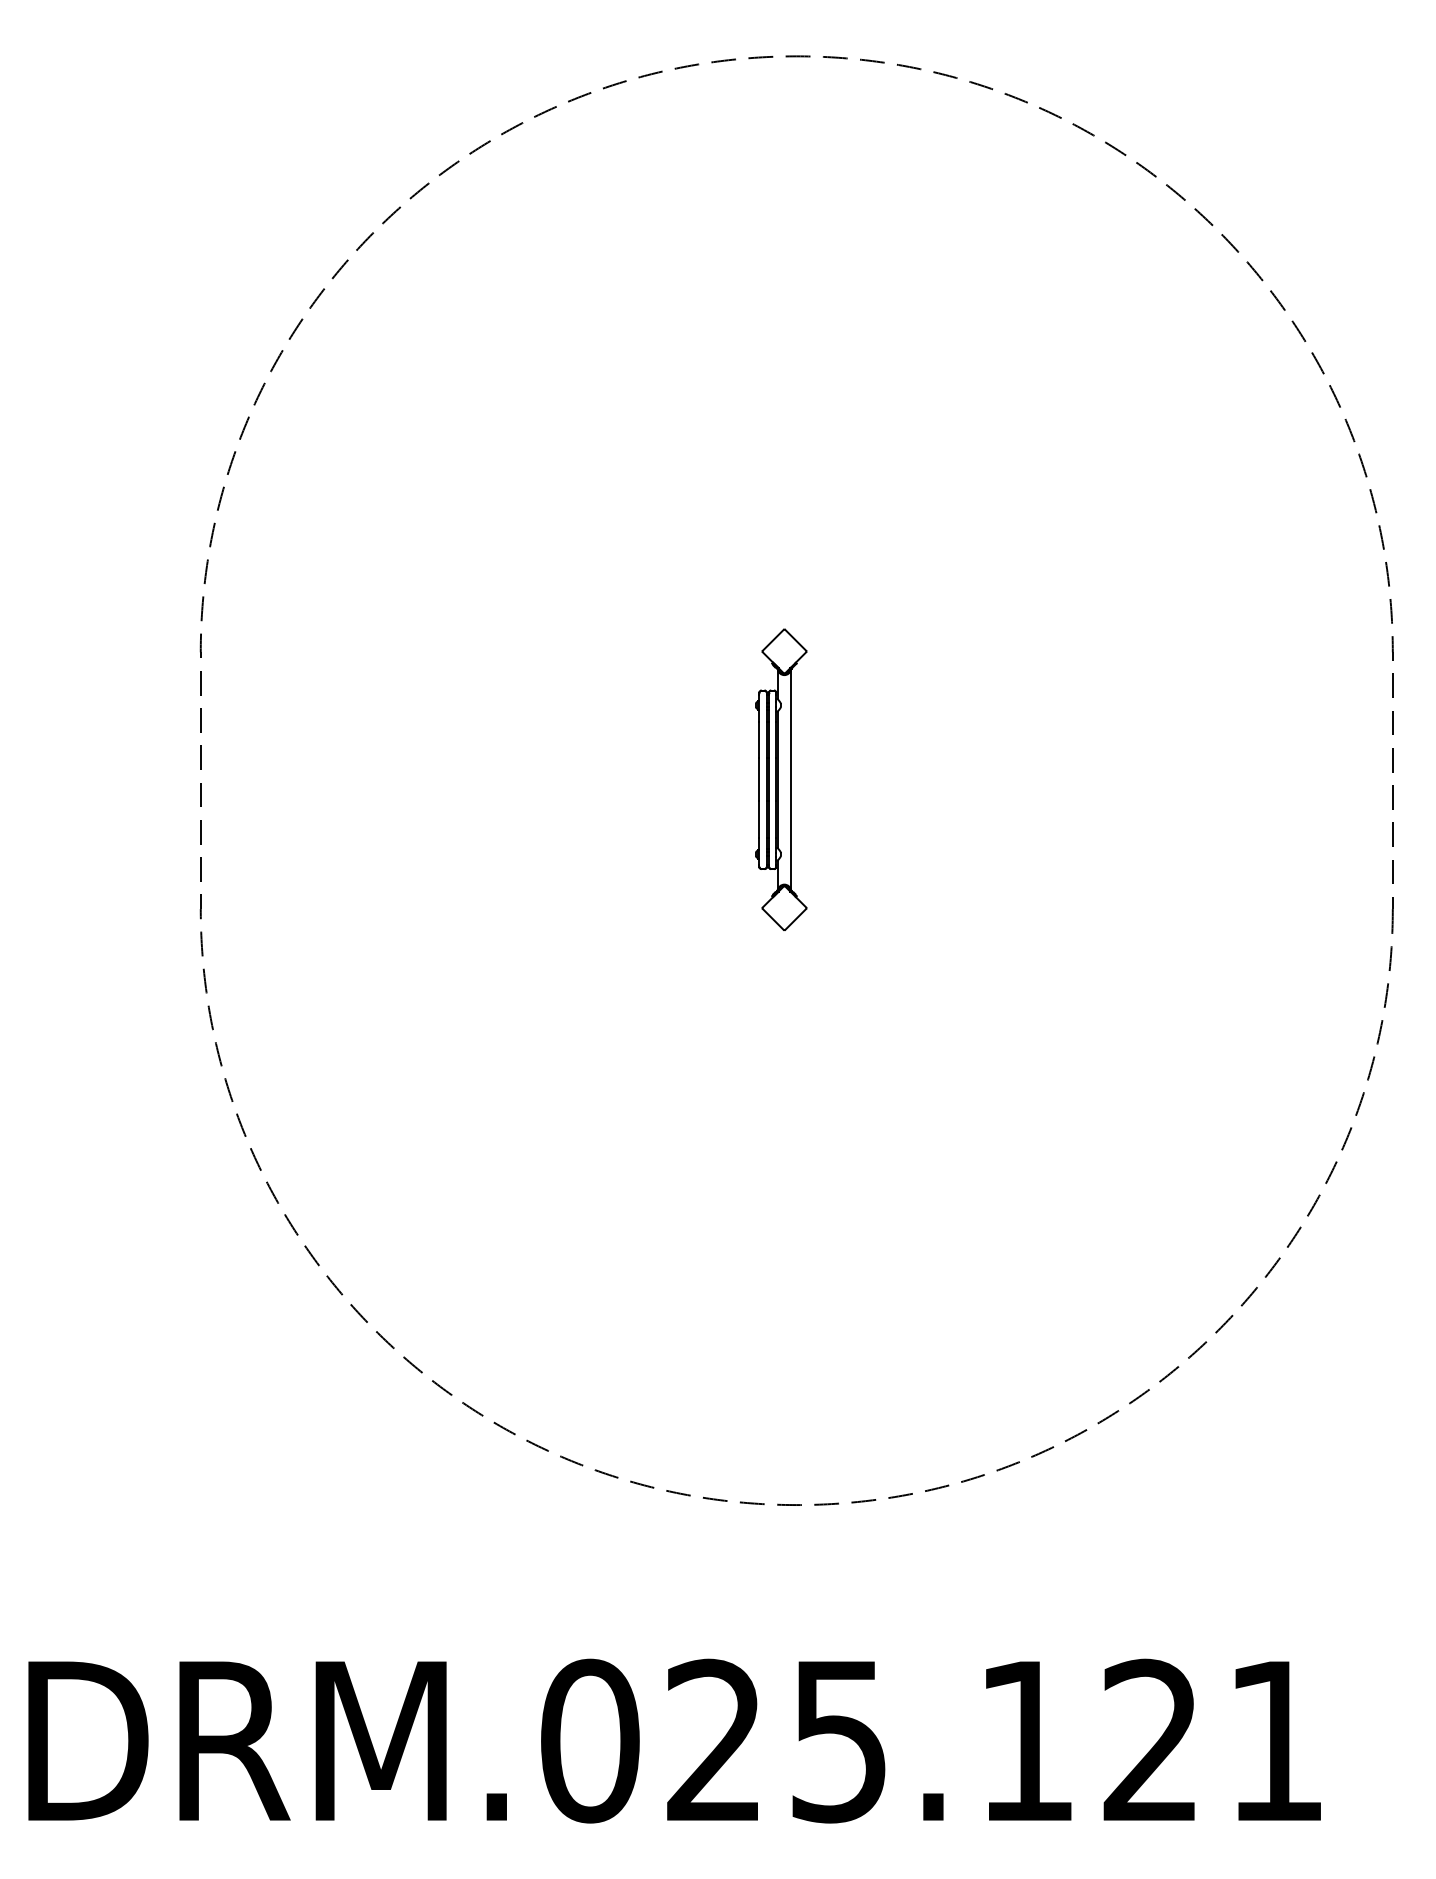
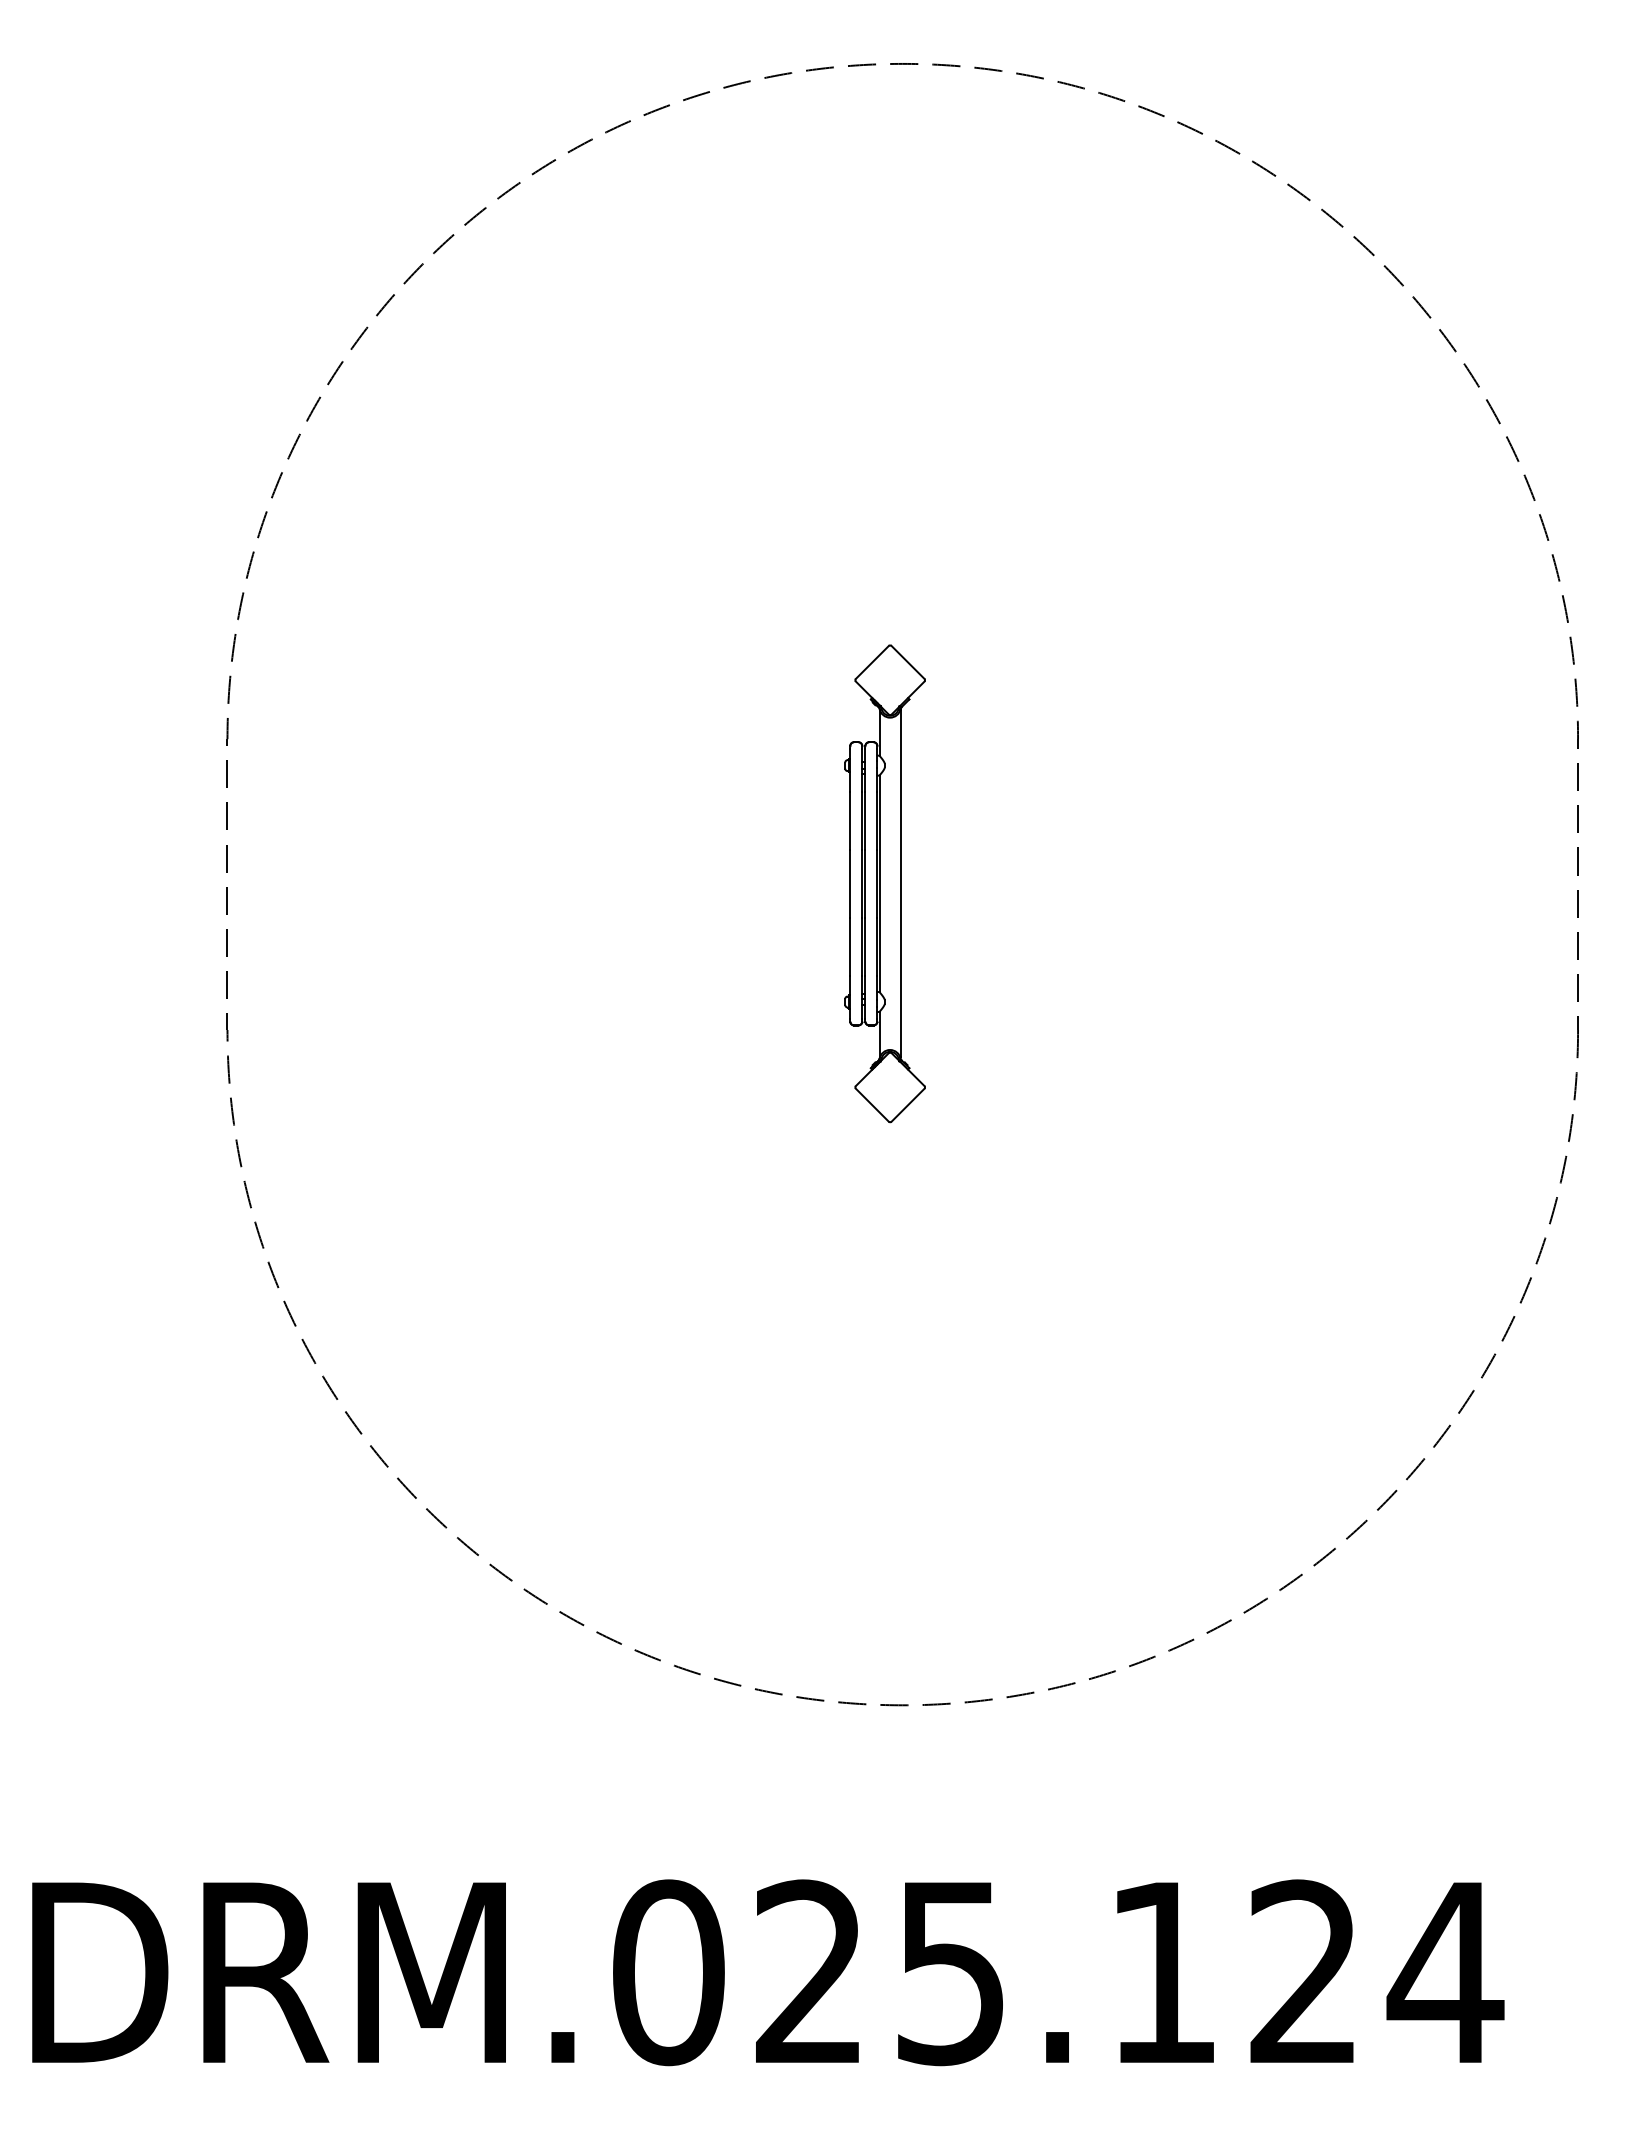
part: (781, 779) -> (885, 883), size x1.4
text: (1275, 1740) -> (1445, 1972), DRM.025.121 -> DRM.025.124

